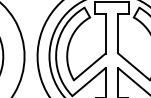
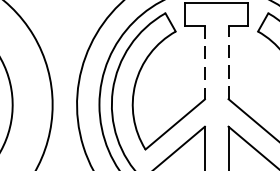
line: (105, 33) -> (204, 61), solid -> dashed
line: (118, 33) -> (229, 61), solid -> dashed

